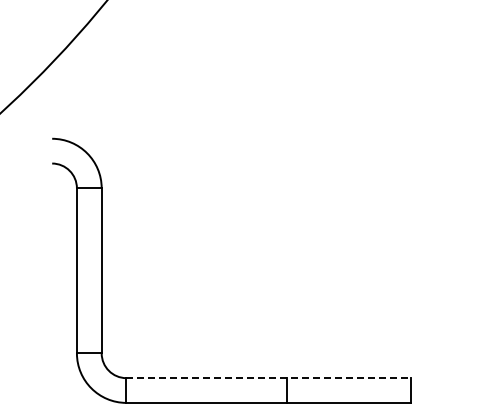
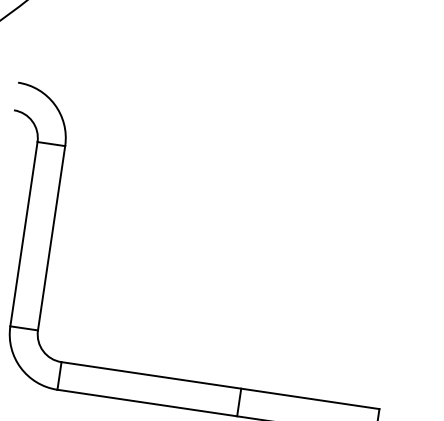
line: (269, 378) -> (221, 386), dashed -> solid

